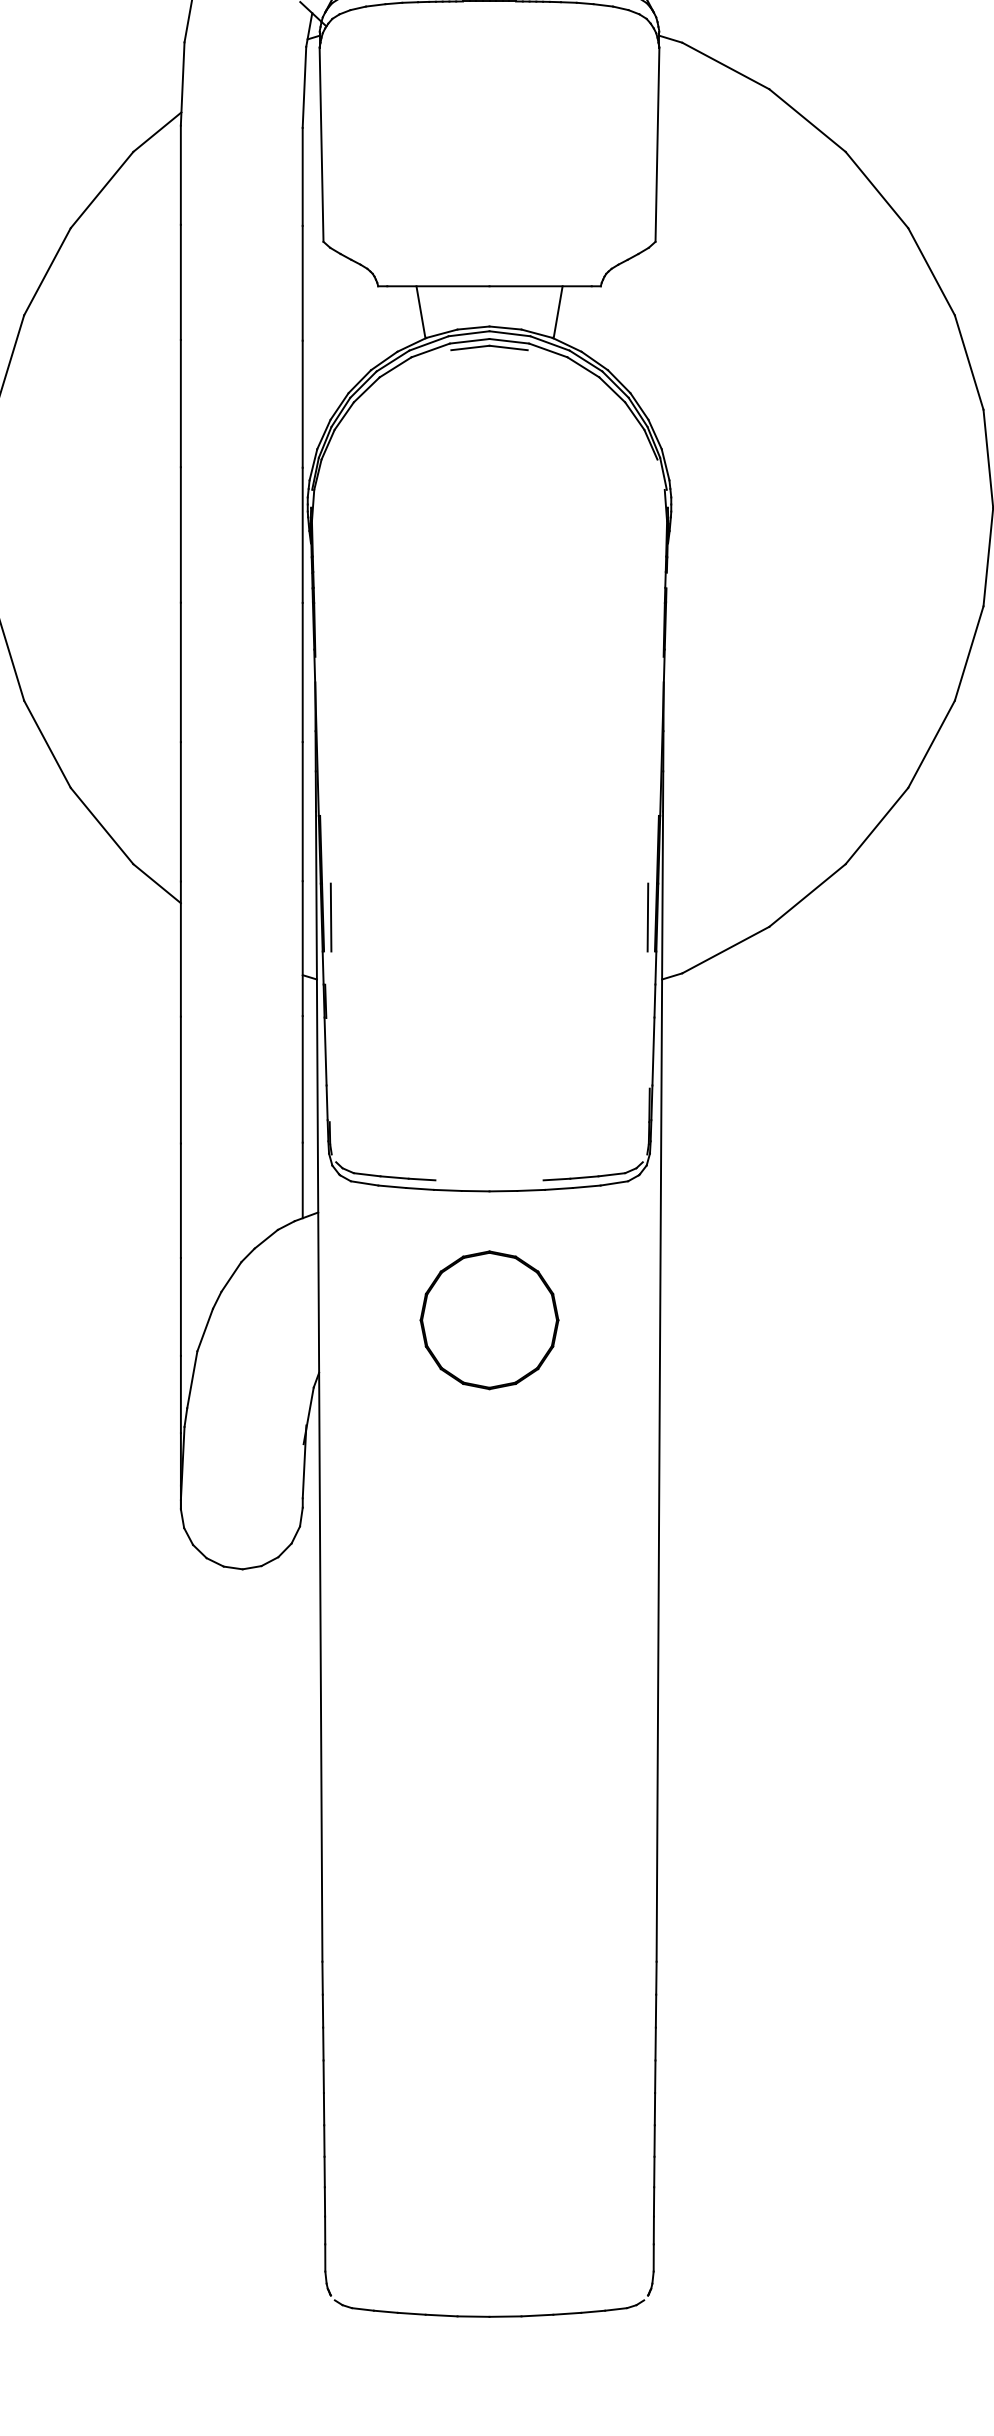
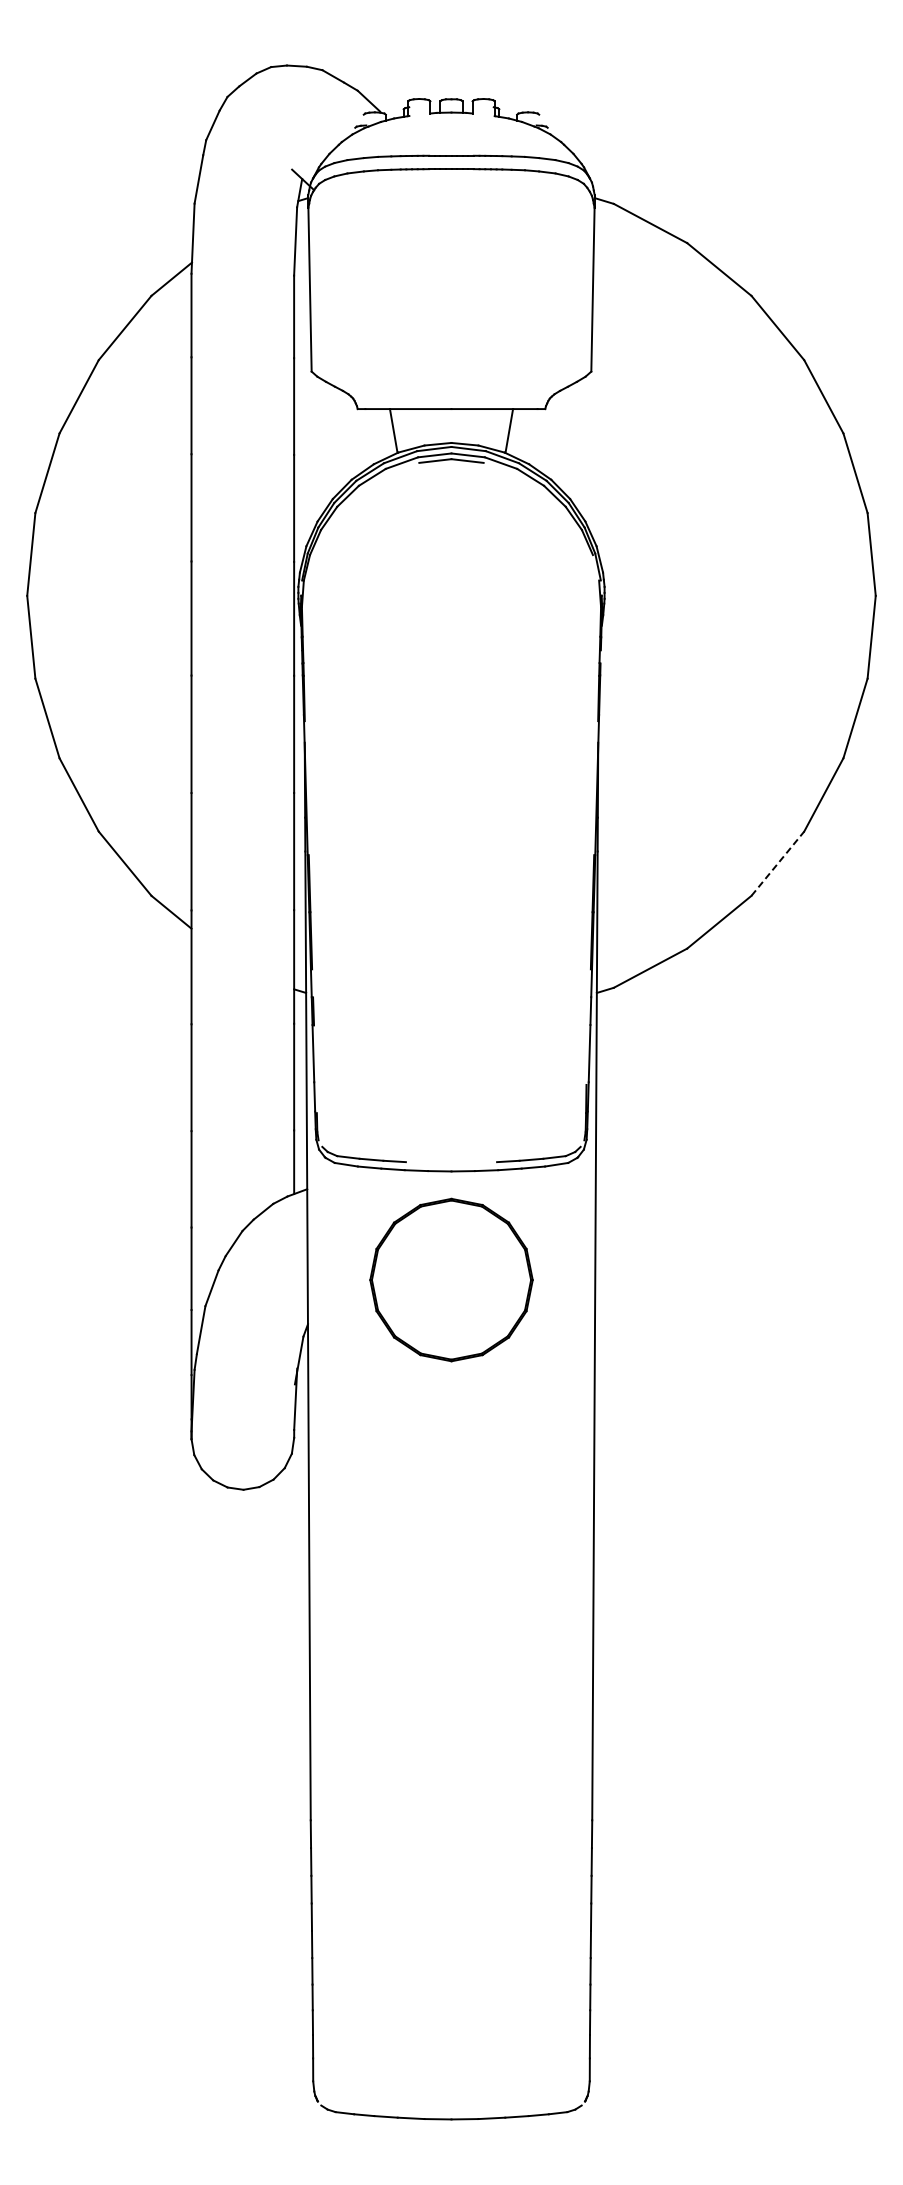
line: (876, 825) -> (777, 863), solid -> dashed
line: (330, 917) -> (317, 940), removed
line: (647, 917) -> (584, 940), removed
part: (489, 1319) -> (451, 1279), size x1.4

